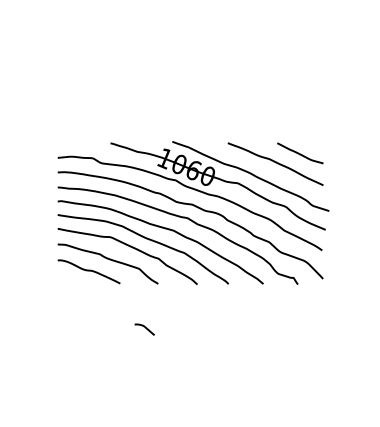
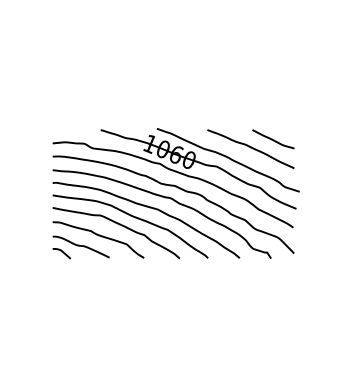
curve: (144, 328) -> (61, 252), moved

